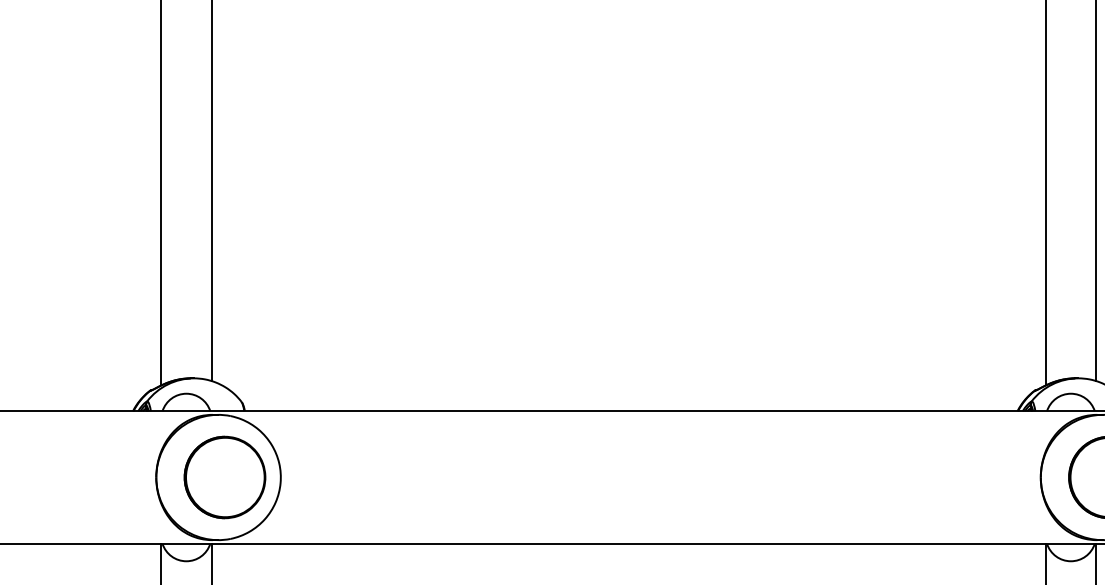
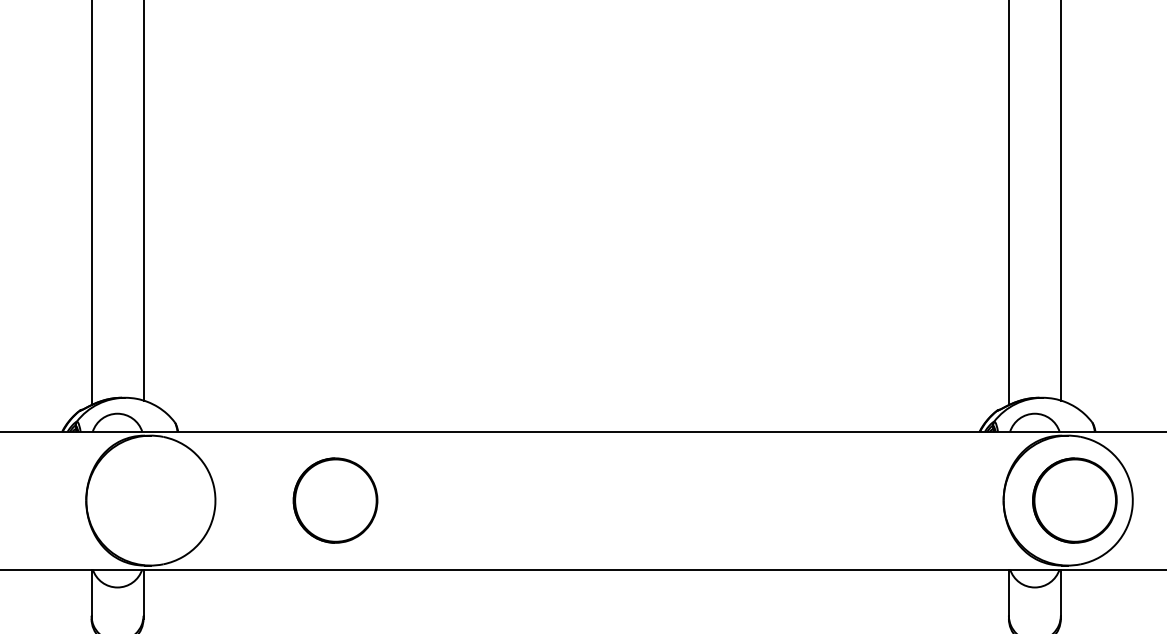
part: (224, 477) -> (335, 500), moved

